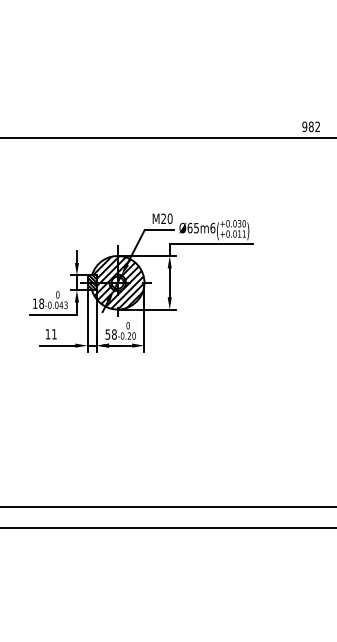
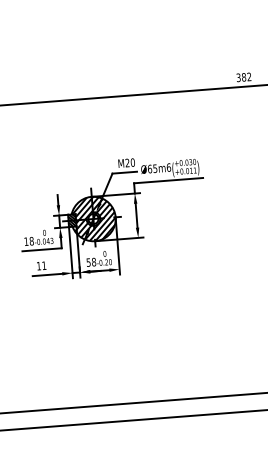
text: (304, 126) -> (238, 77), 982 -> 382

